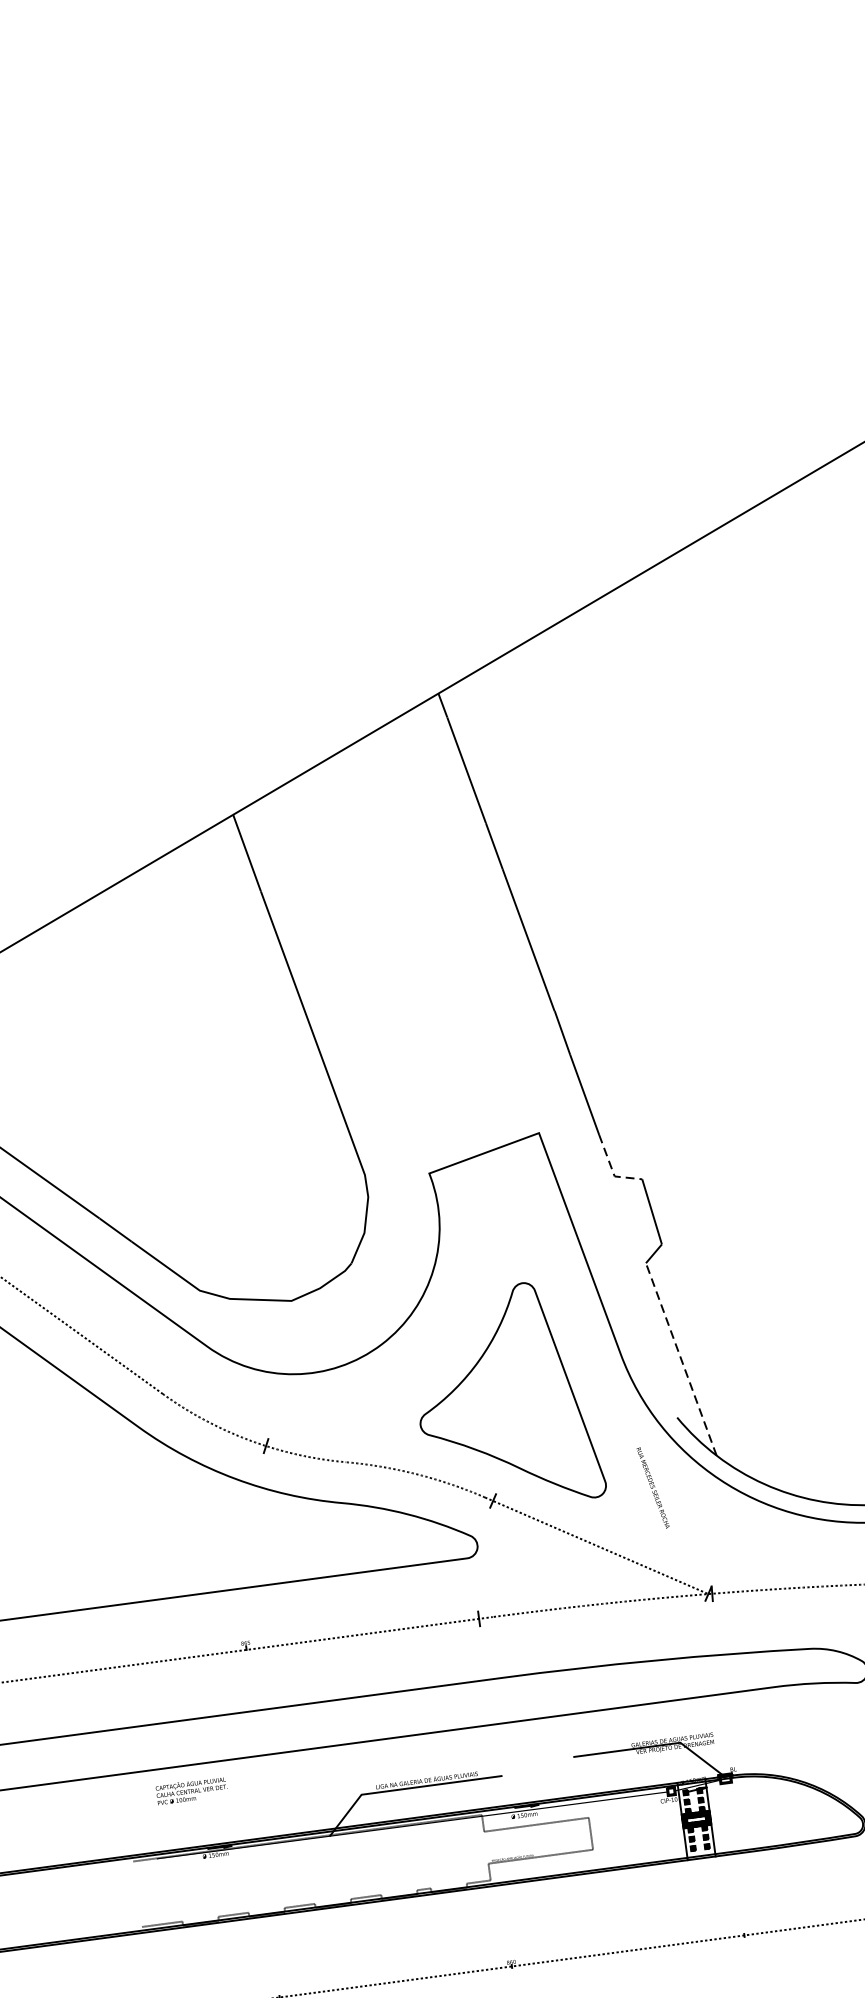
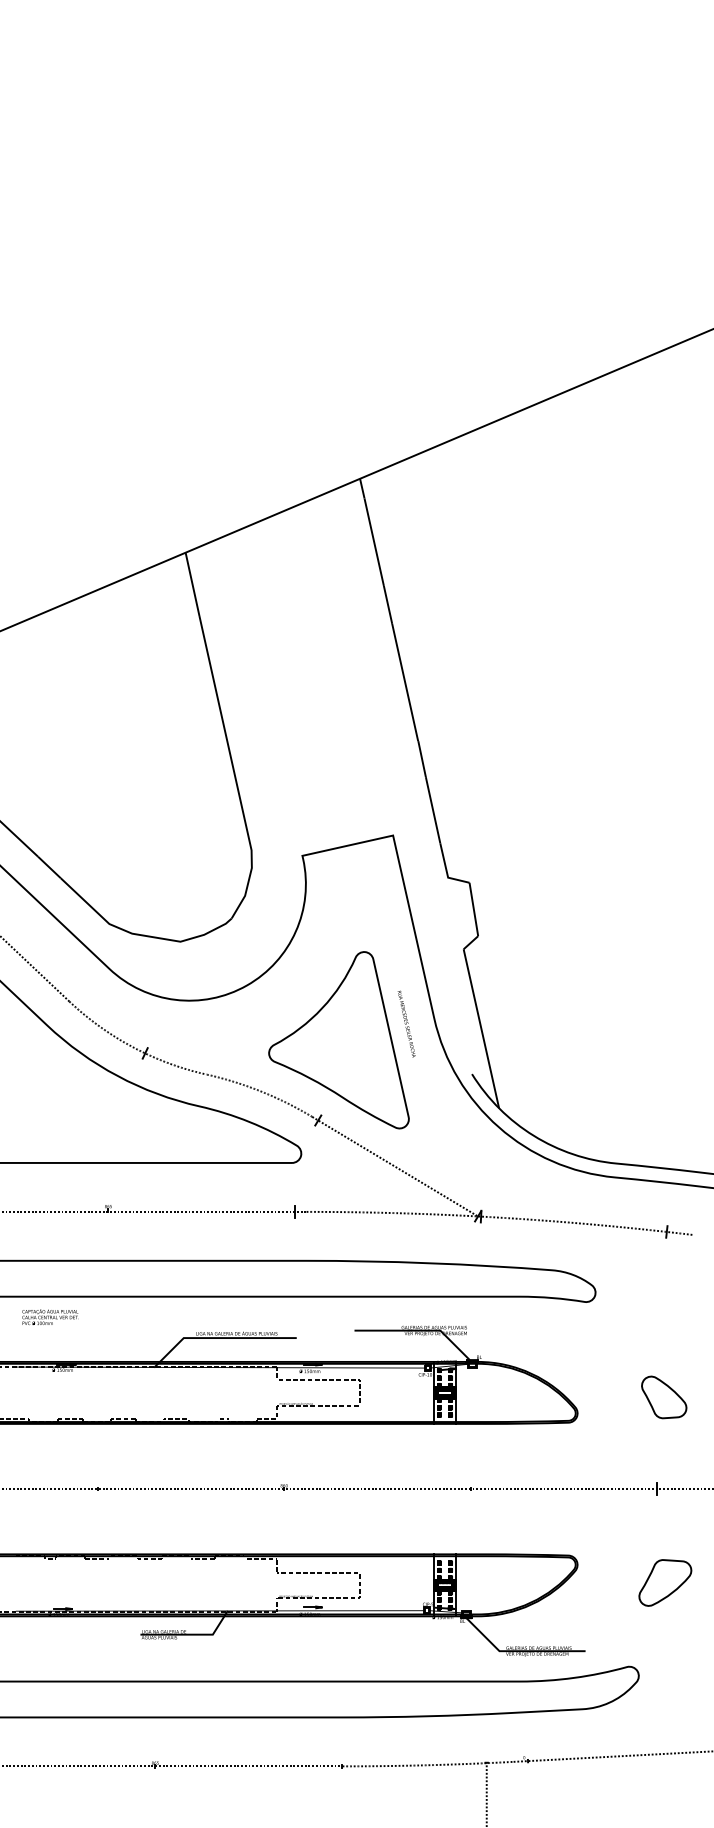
line: (611, 1169) -> (446, 871), dashed -> solid
line: (681, 1359) -> (481, 1028), dashed -> solid
text: (652, 1487) -> (406, 1023), moved

